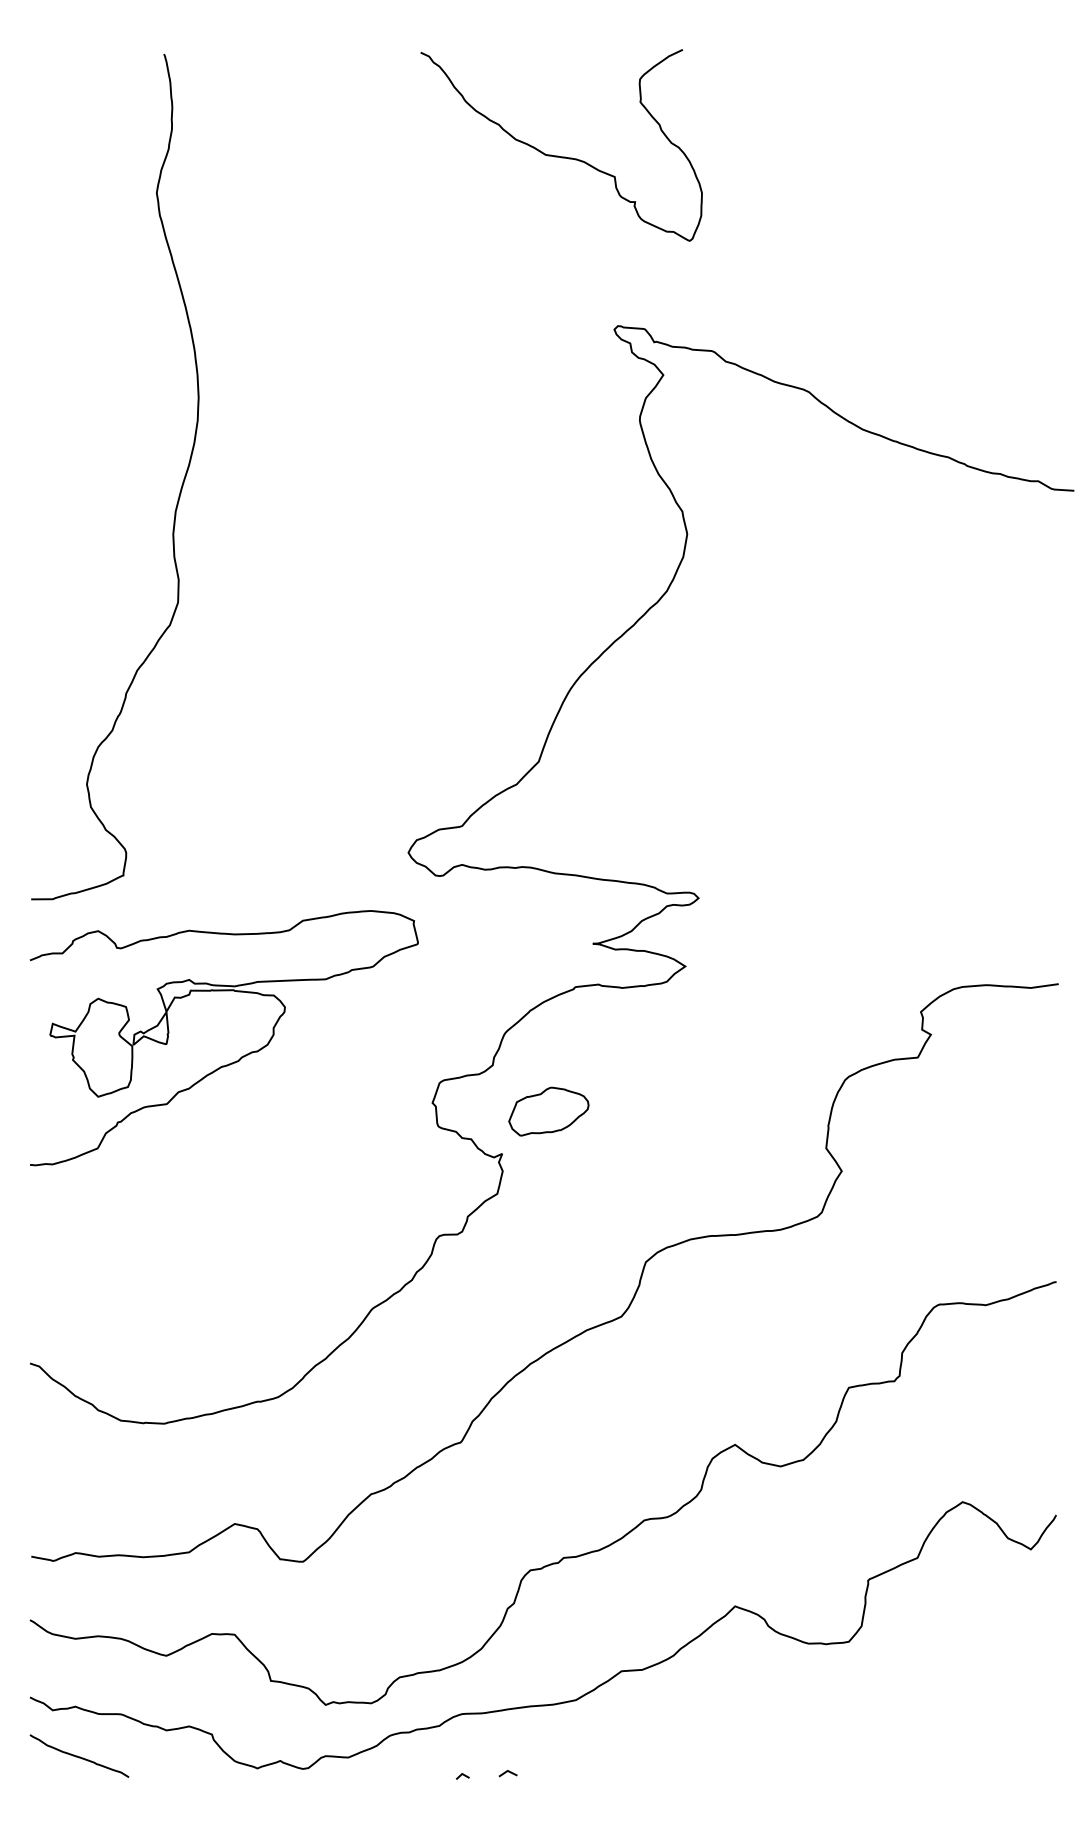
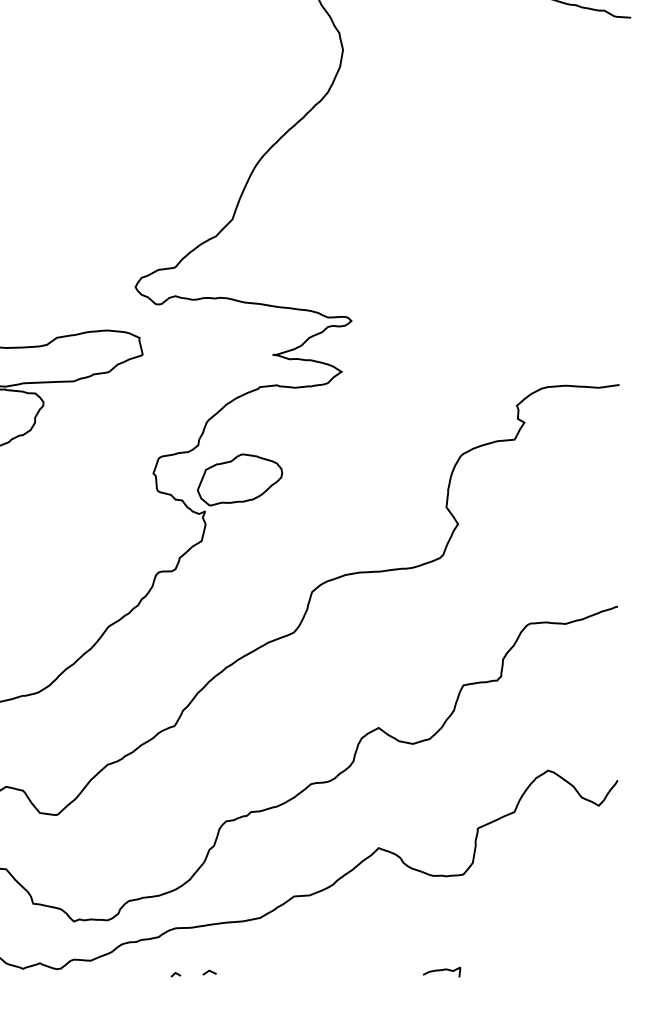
part: (548, 1111) -> (239, 479), size x1.43
curve: (819, 1771) -> (441, 971), added

